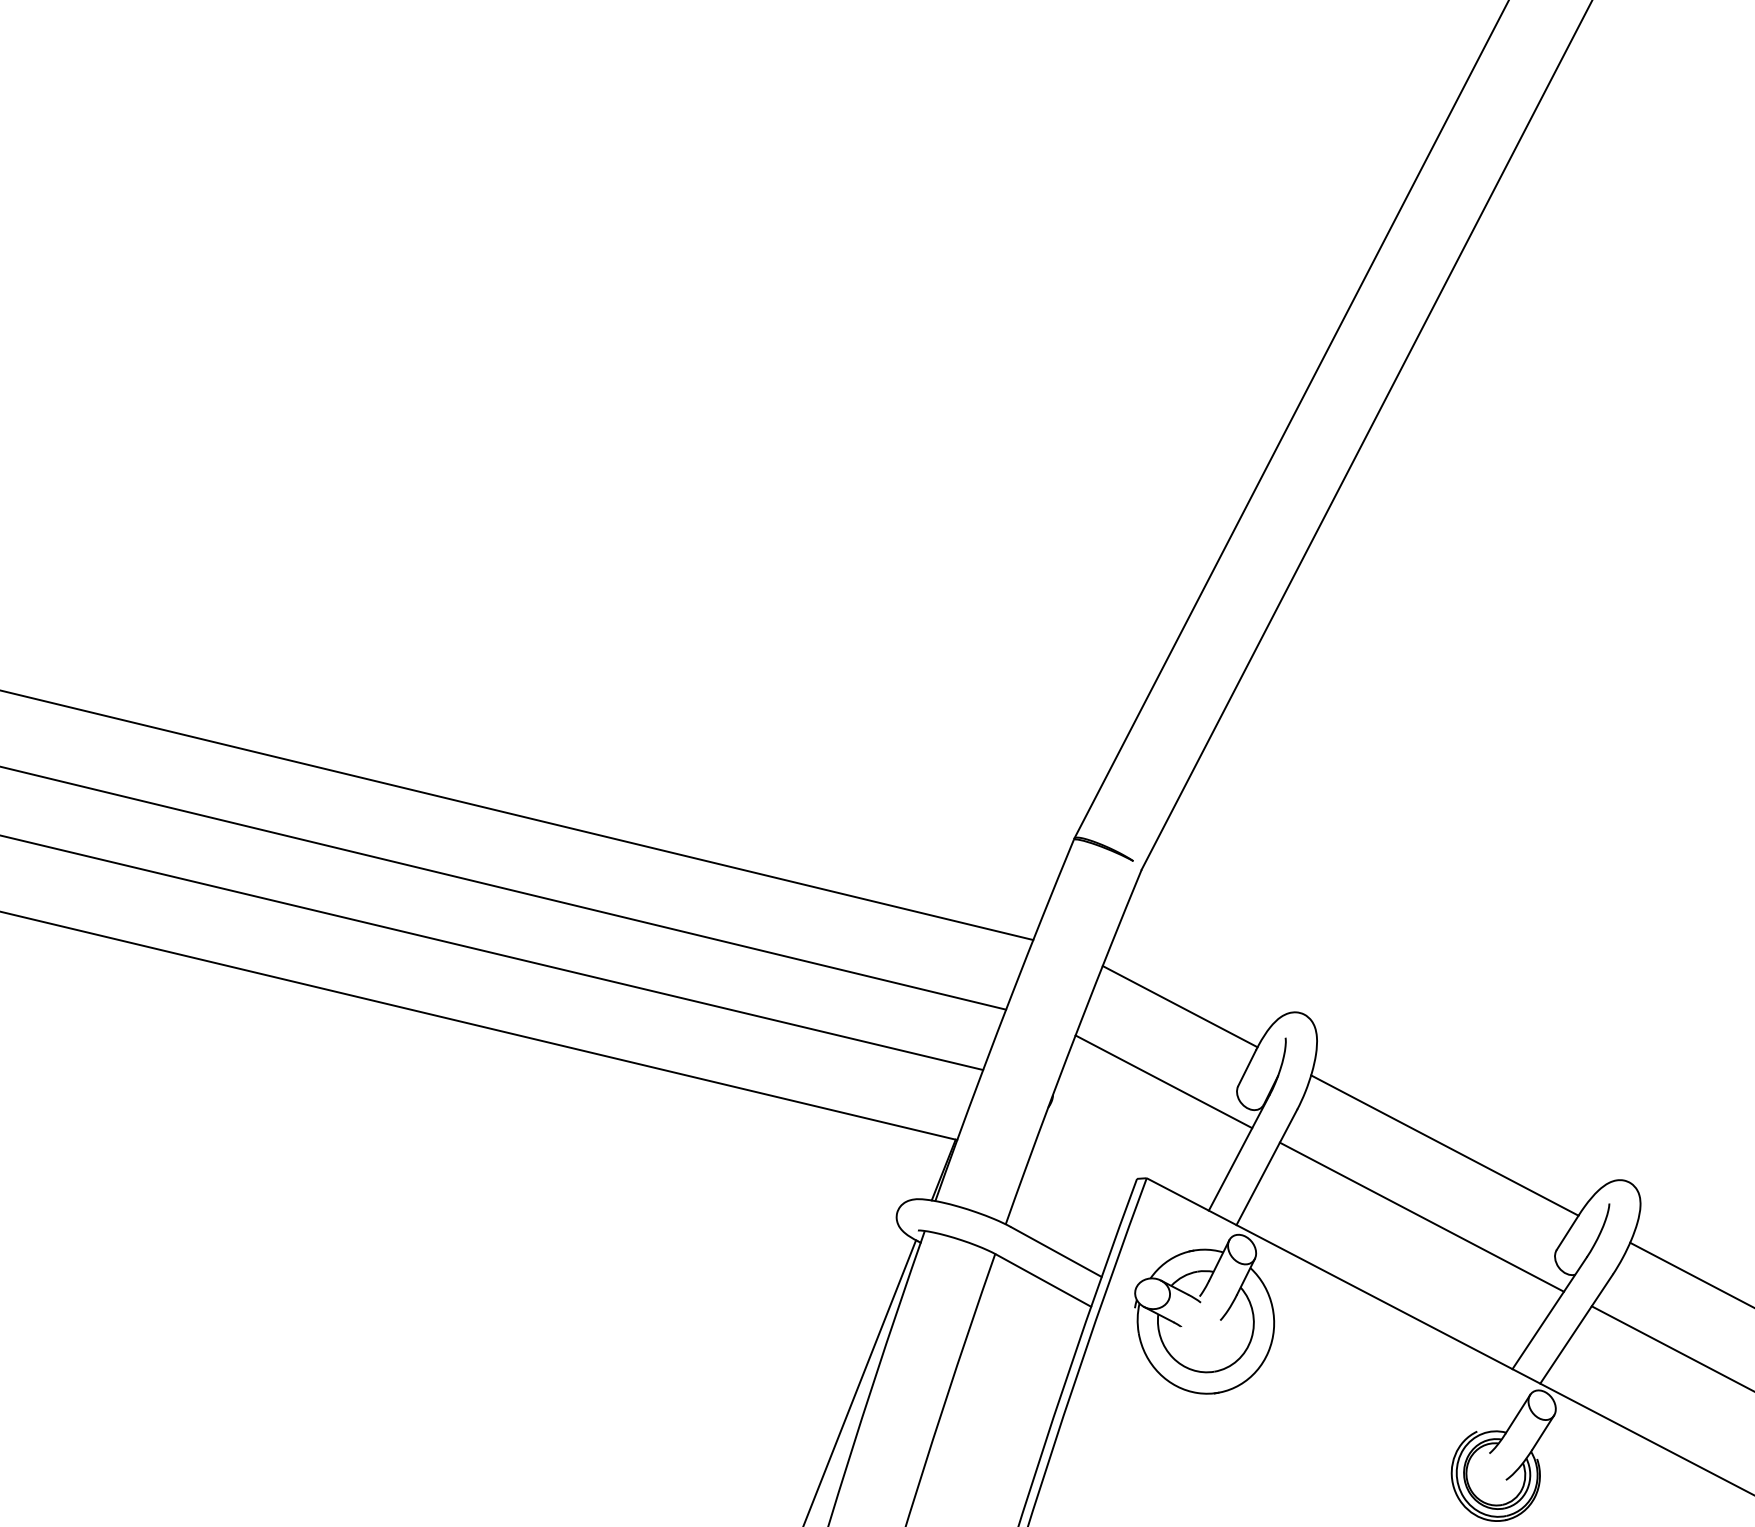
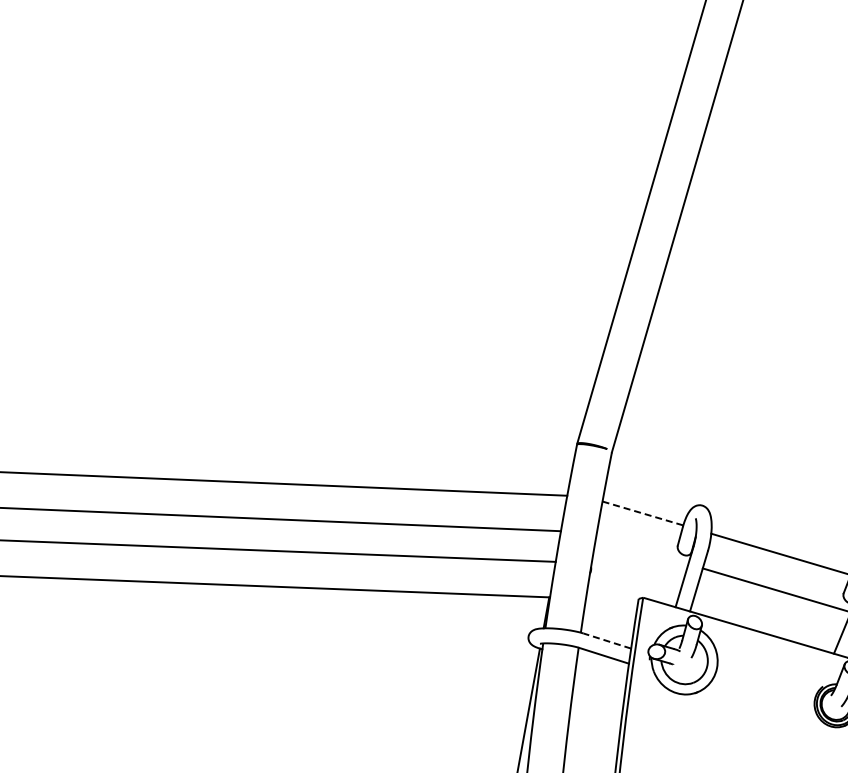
line: (1181, 1006) -> (643, 513), solid -> dashed
line: (1164, 1081) -> (642, 550), removed
line: (1056, 1252) -> (607, 641), solid -> dashed

